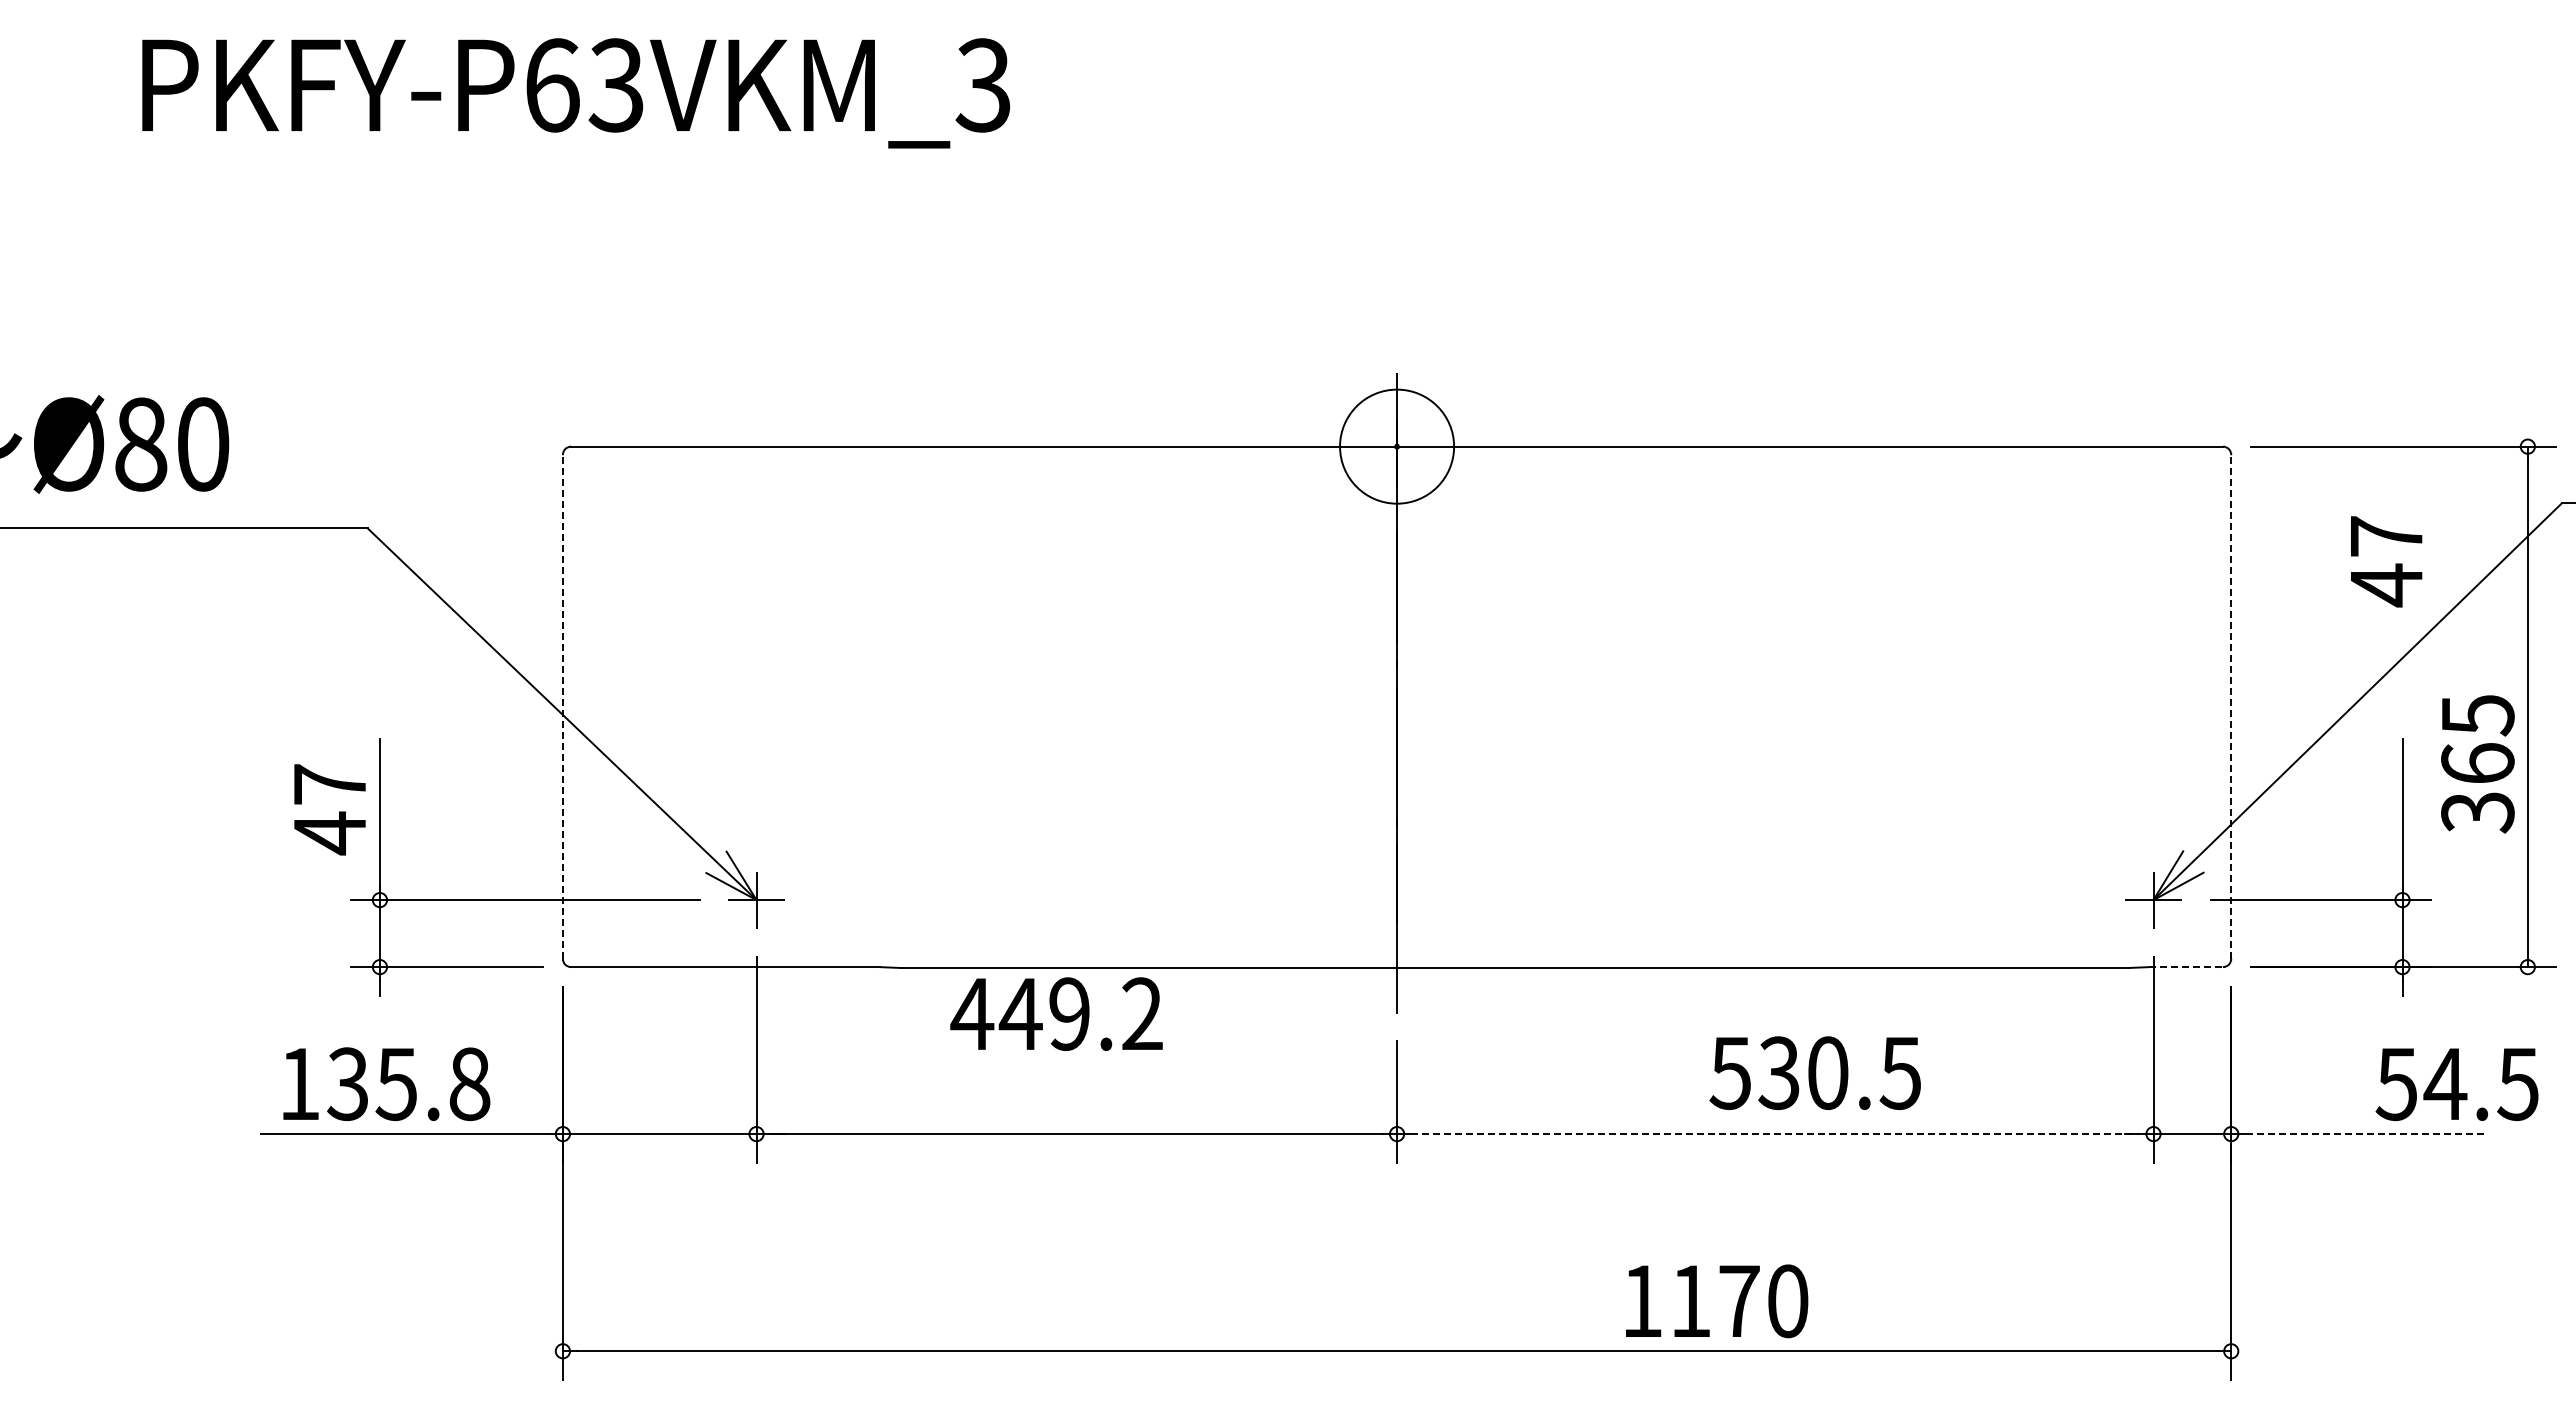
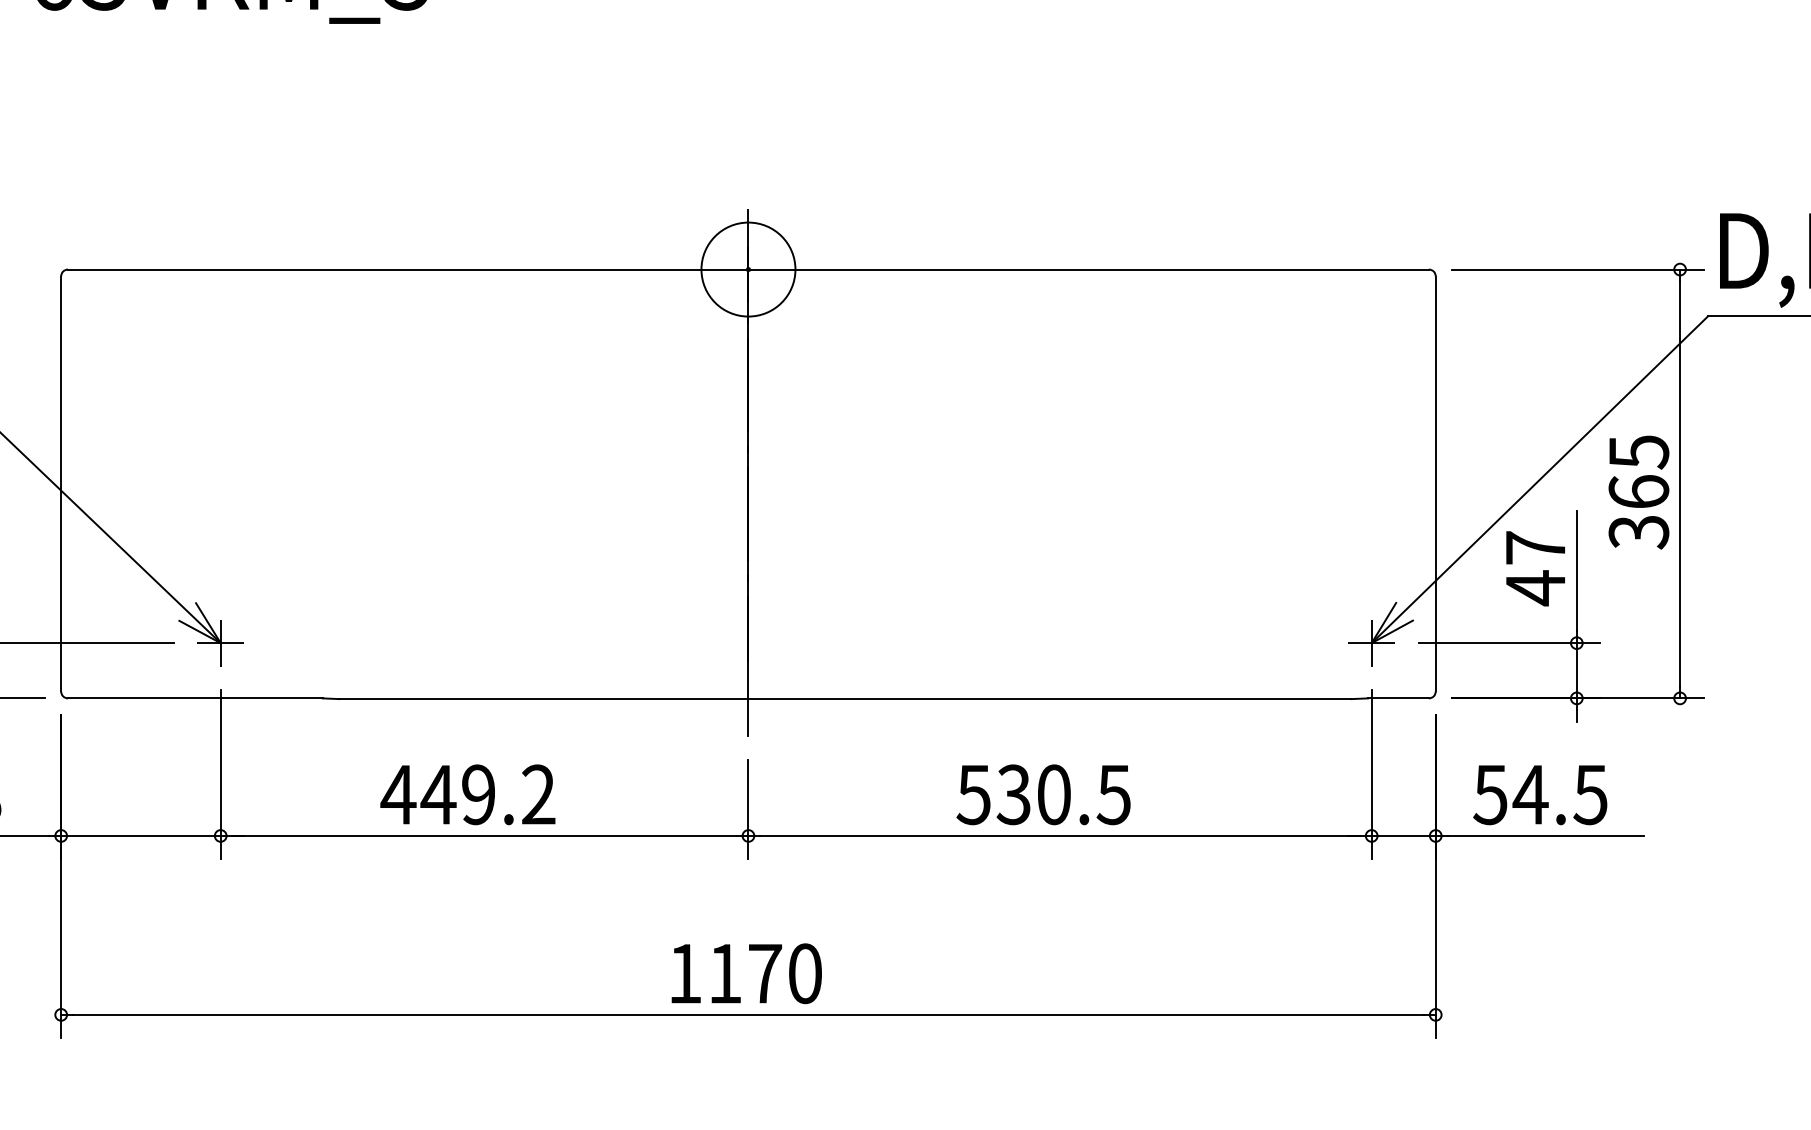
text: (2386, 561) -> (1535, 568), moved
line: (562, 706) -> (60, 483), dashed -> solid
line: (2231, 706) -> (1435, 483), dashed -> solid
text: (2477, 764) -> (1638, 492), moved
line: (2185, 967) -> (1398, 698), dashed -> solid
text: (1056, 1013) -> (467, 794), moved
text: (1814, 1072) -> (1042, 794), moved
text: (2456, 1084) -> (1539, 795), moved
line: (1775, 1134) -> (1060, 836), dashed -> solid
line: (2365, 1134) -> (1546, 836), dashed -> solid
text: (1717, 1301) -> (747, 973), moved

